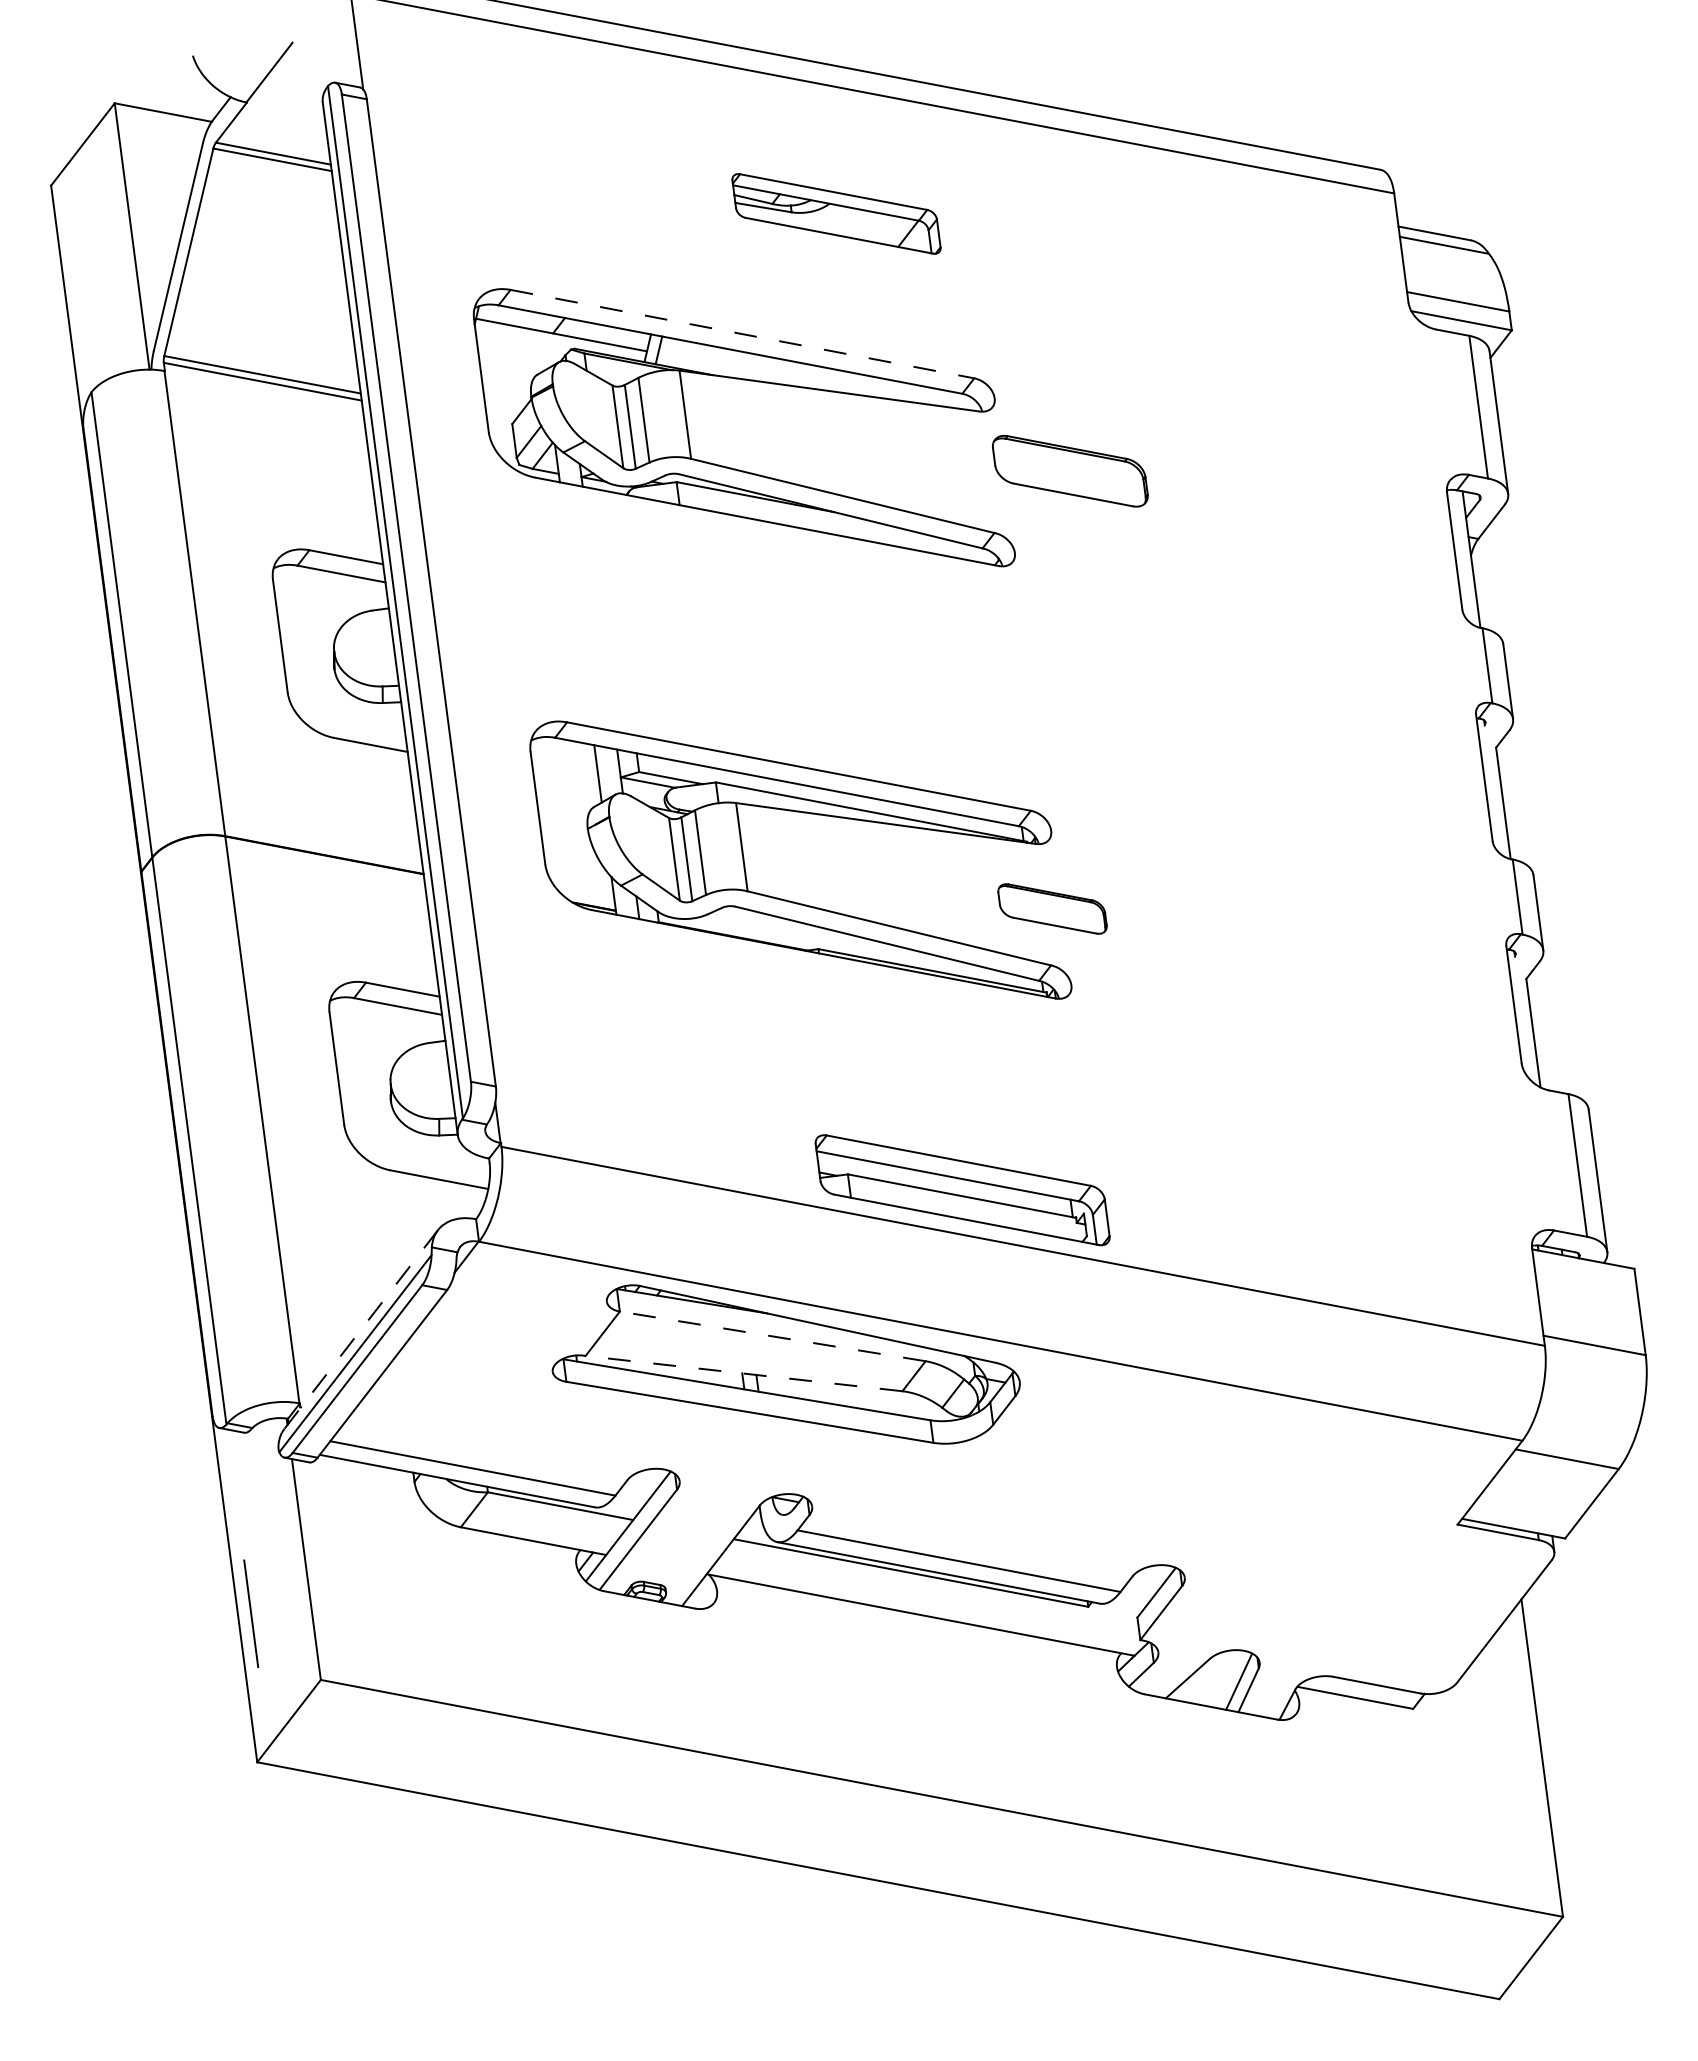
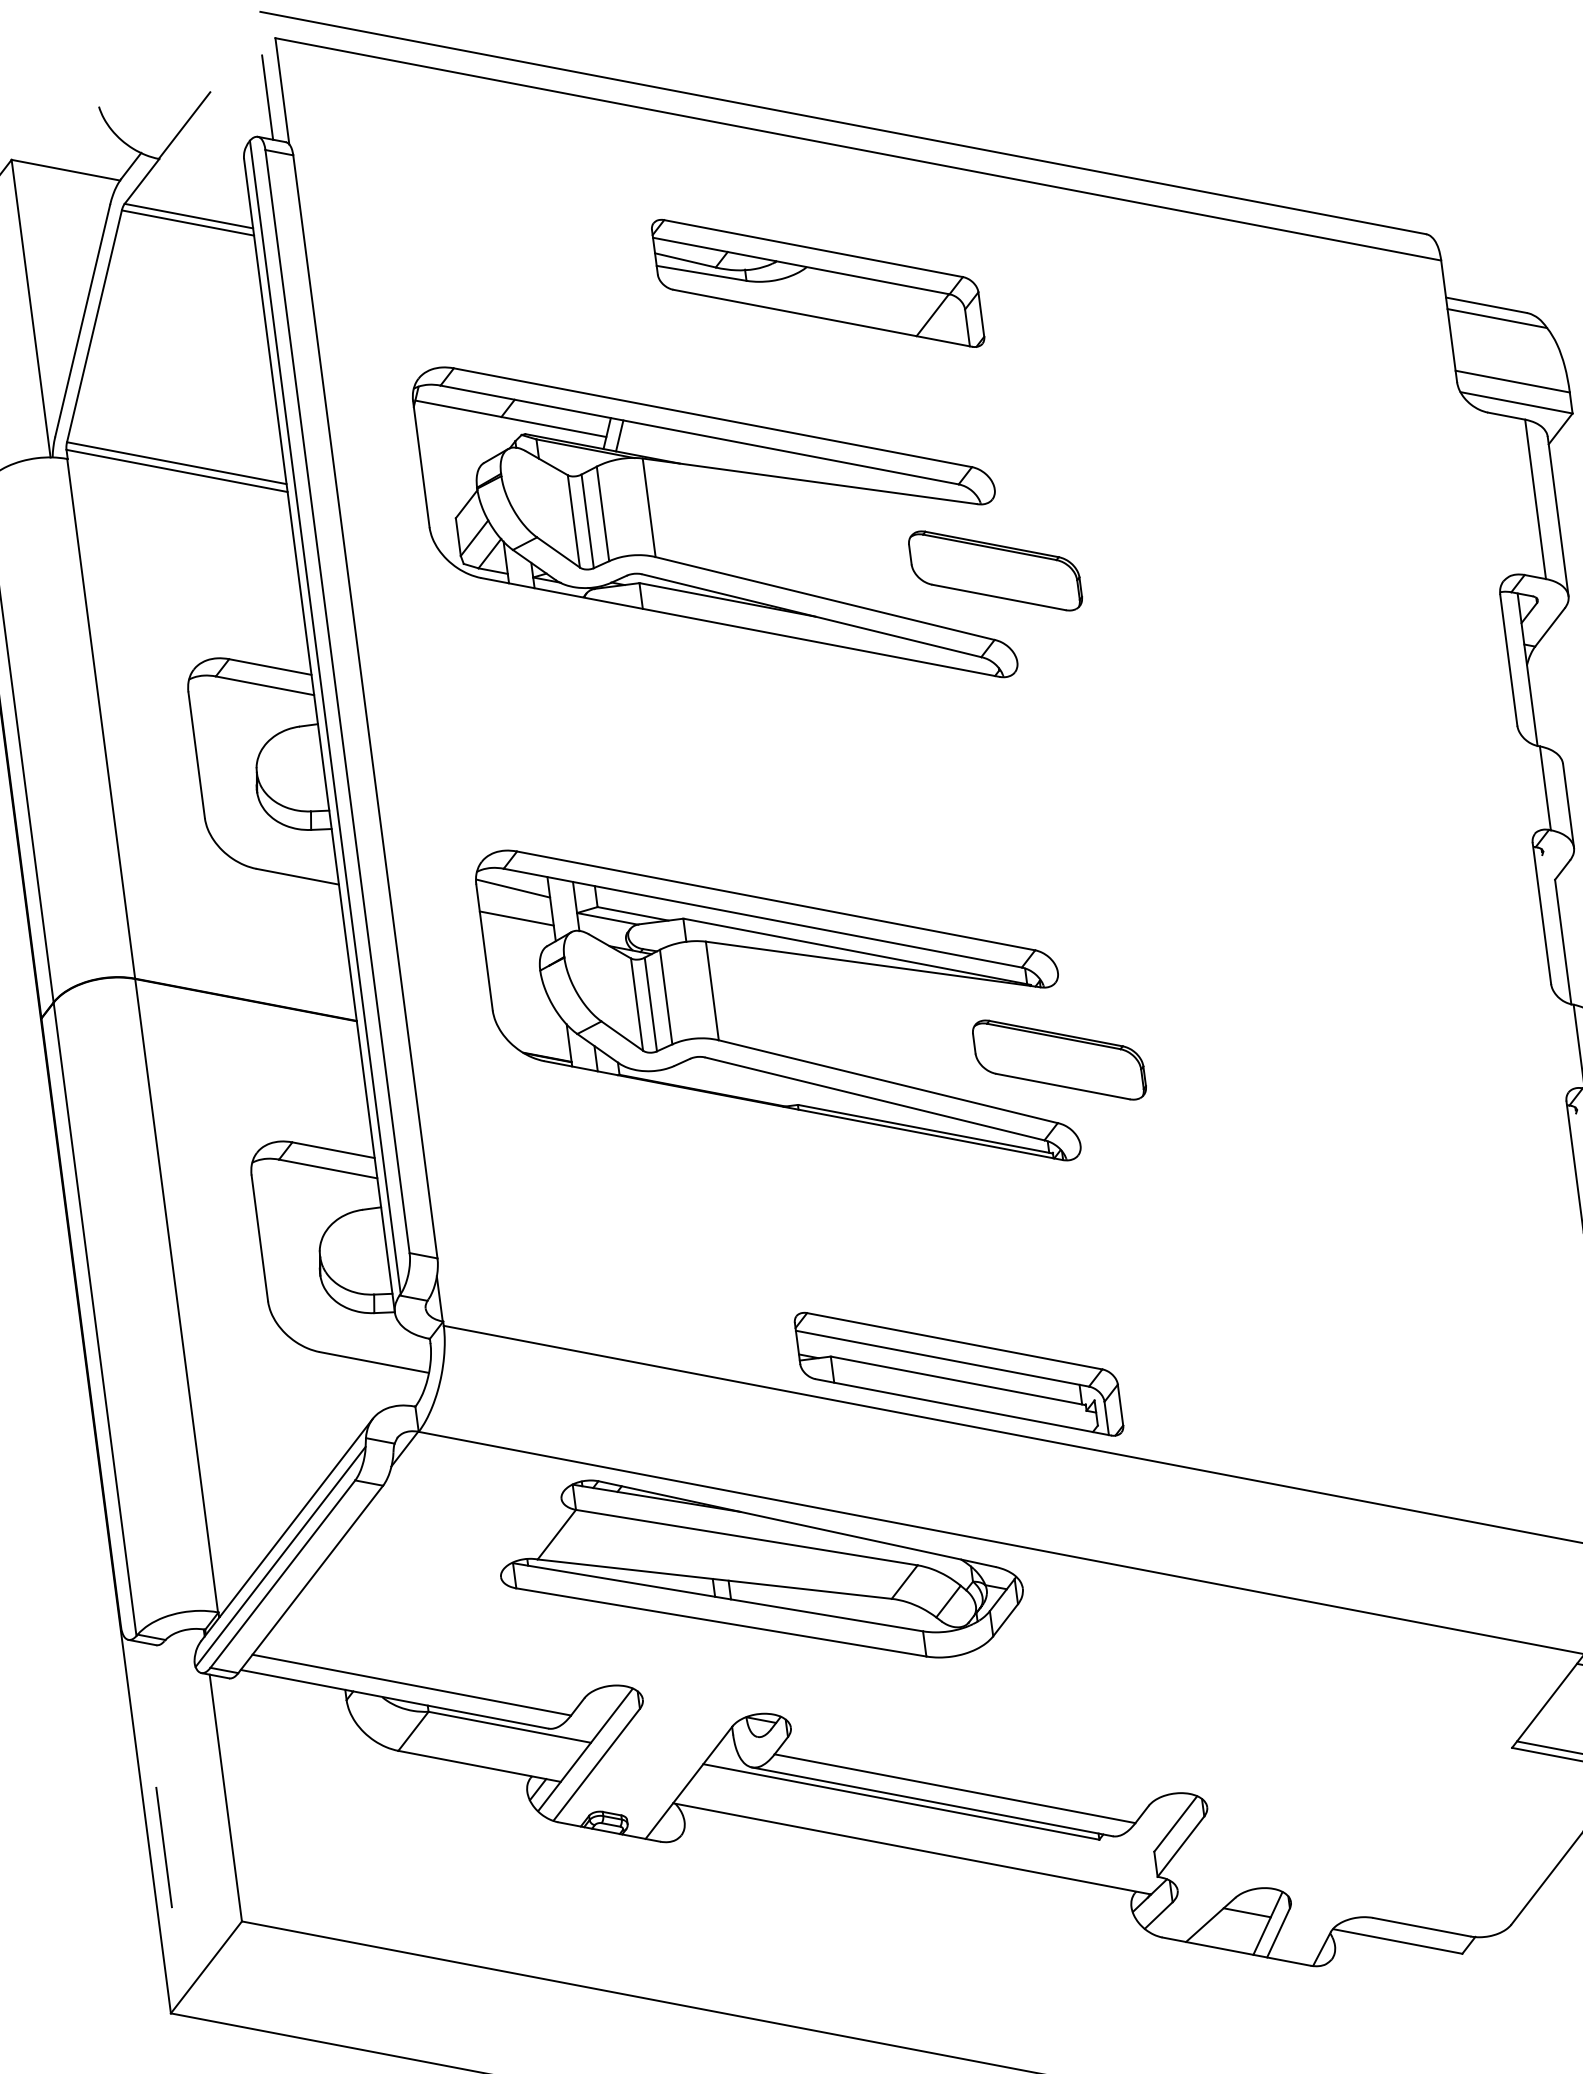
line: (343, 47) -> (267, 97), added
part: (836, 213) -> (818, 282), size x1.43
line: (742, 334) -> (713, 418), dashed -> solid
part: (1070, 470) -> (995, 570), moved
line: (563, 755) -> (513, 888), added
line: (566, 782) -> (516, 918), added
part: (1052, 908) -> (1059, 1059), size x1.43
line: (360, 1329) -> (286, 1529), dashed -> solid
line: (772, 1336) -> (746, 1537), dashed -> solid
line: (743, 1373) -> (714, 1579), dashed -> solid
line: (1220, 1672) -> (1247, 1913), added

